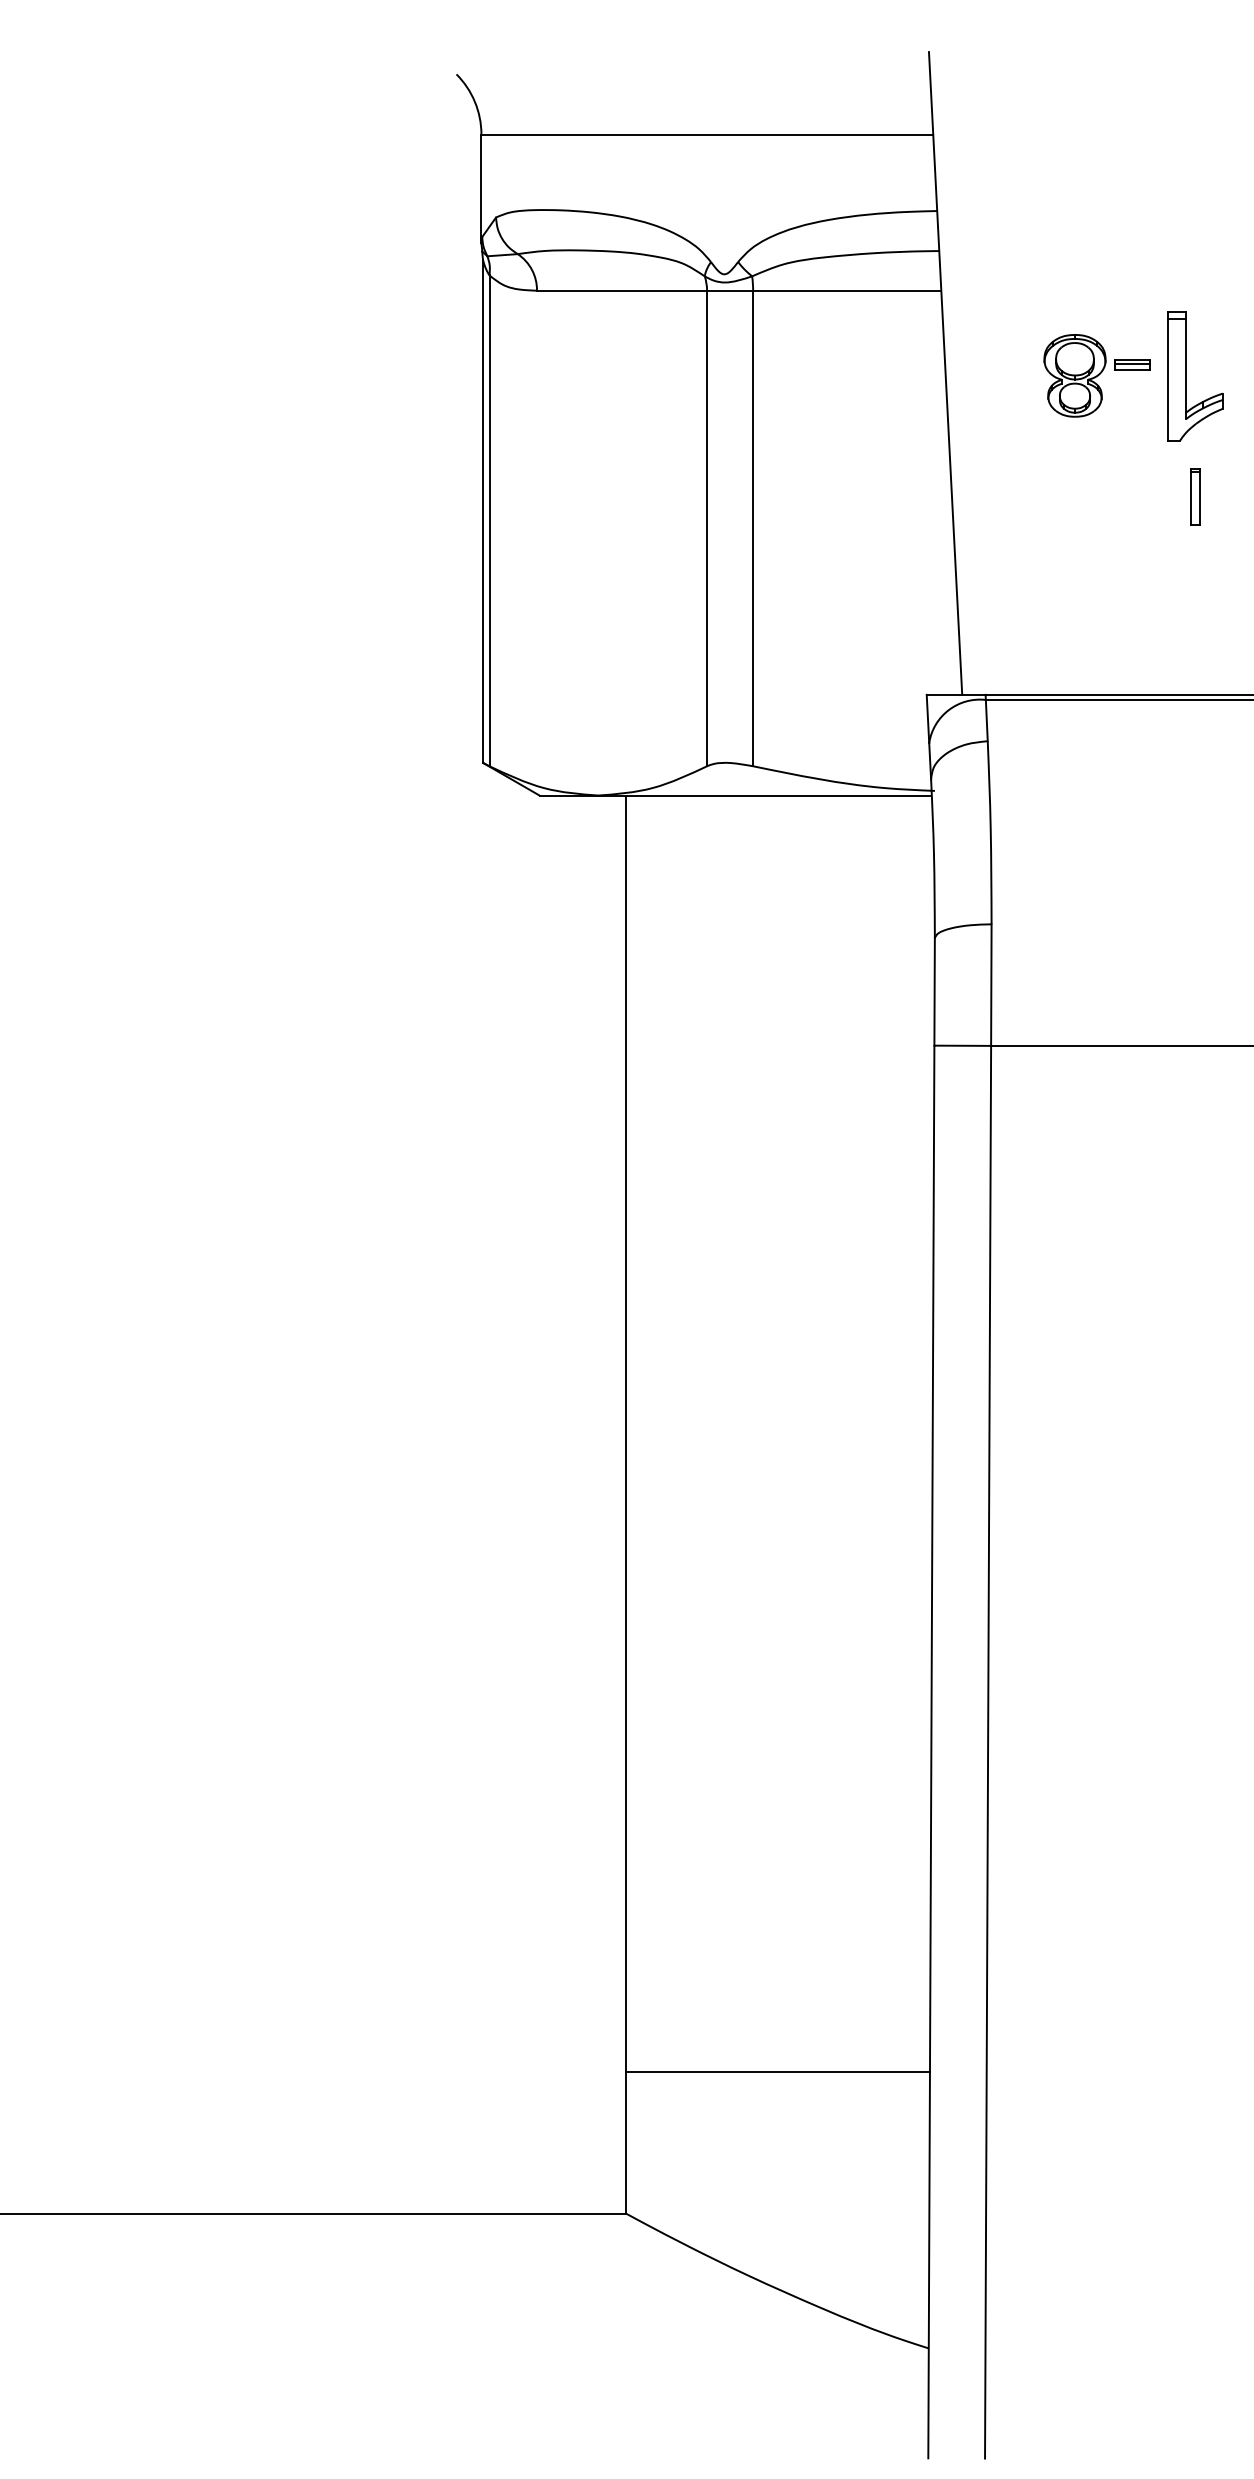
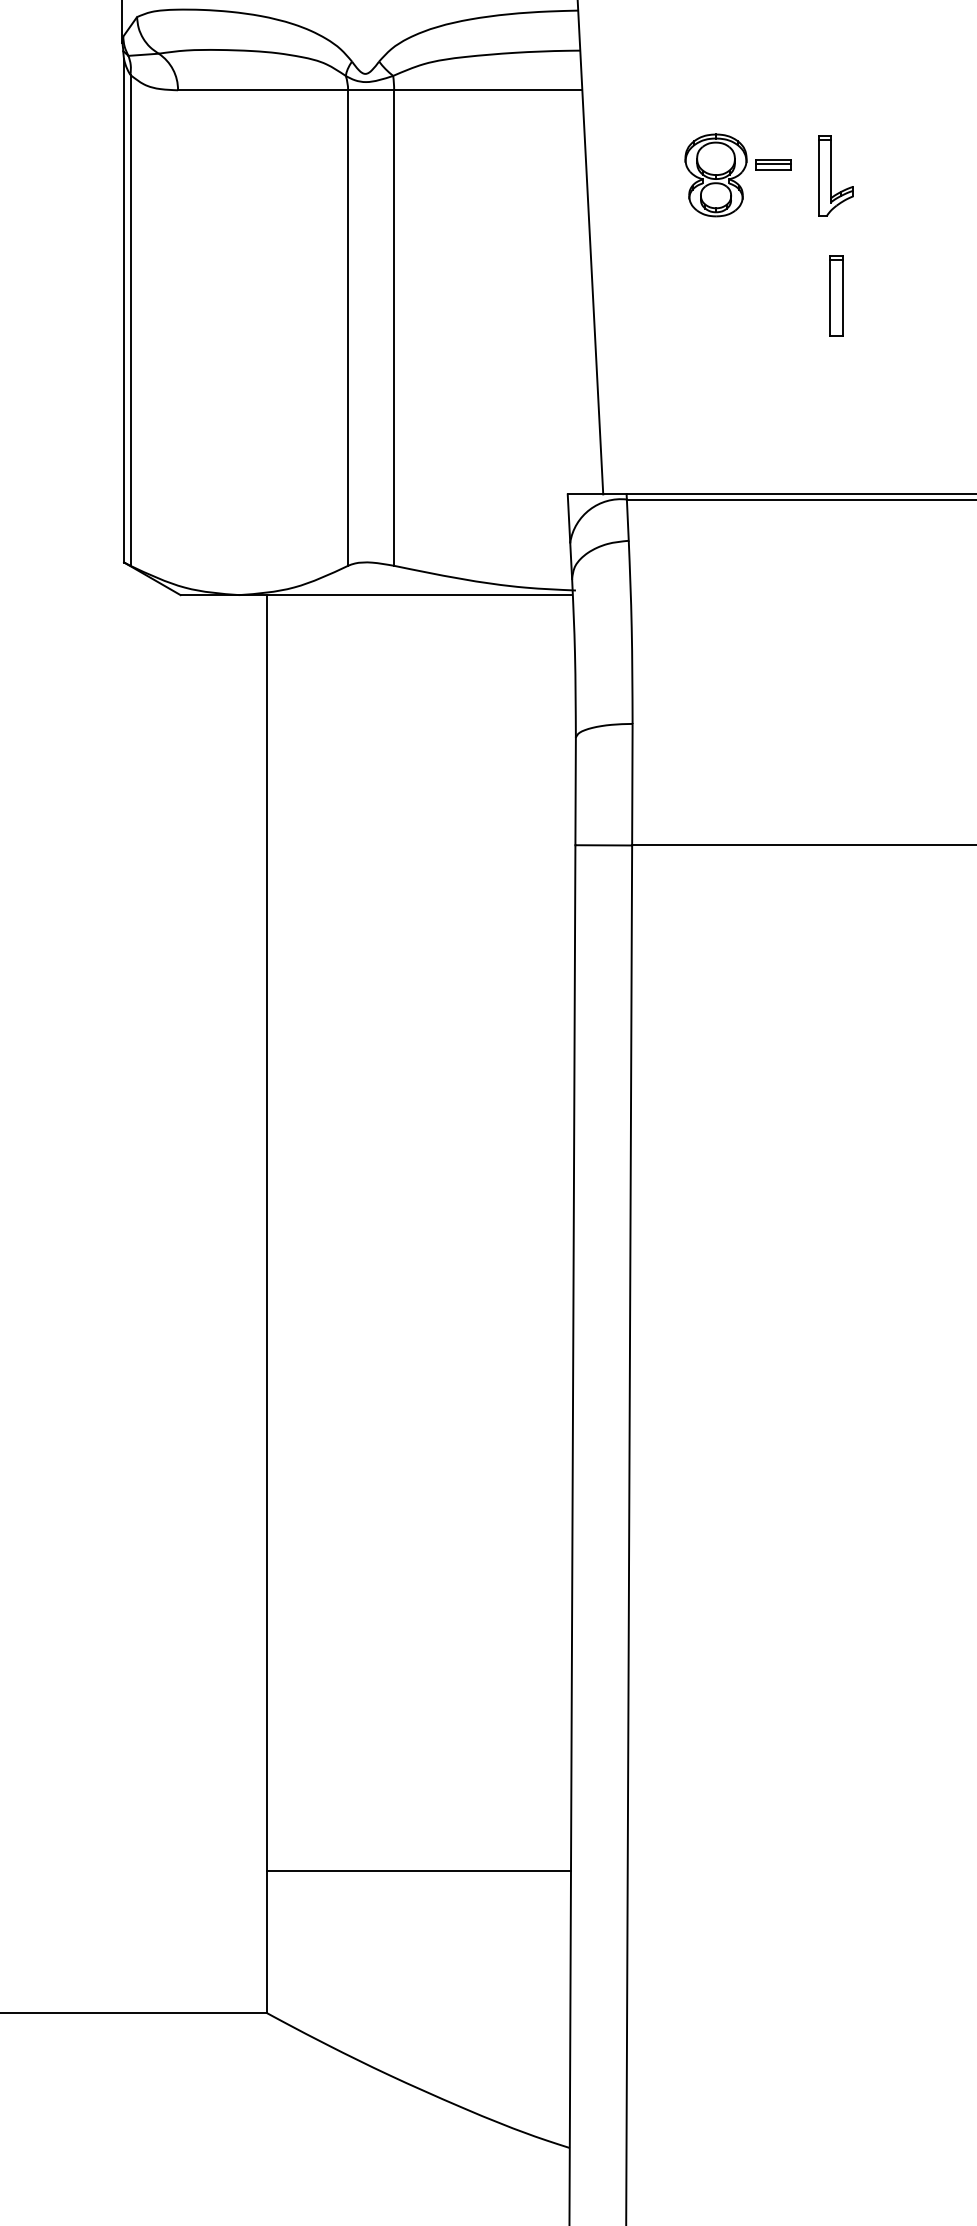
part: (1194, 376) -> (835, 176), size x0.62
part: (1195, 496) -> (836, 296), size x1.43

